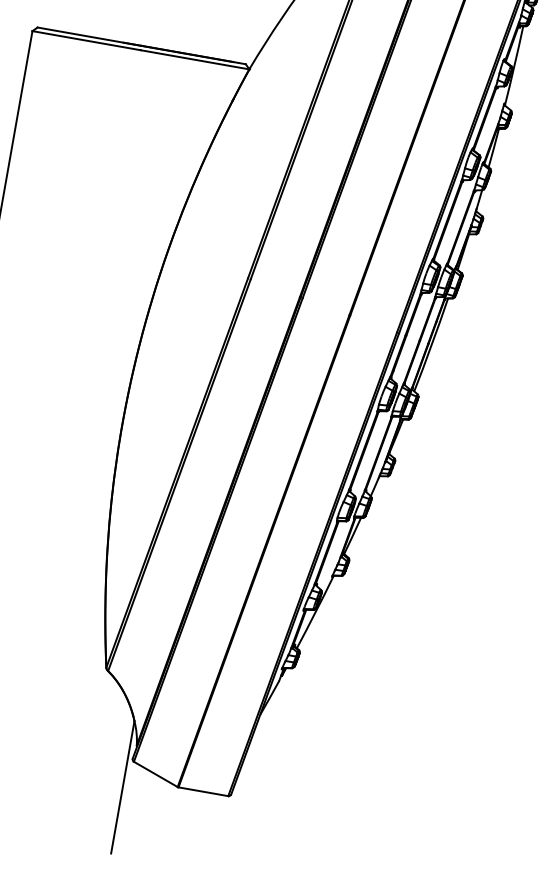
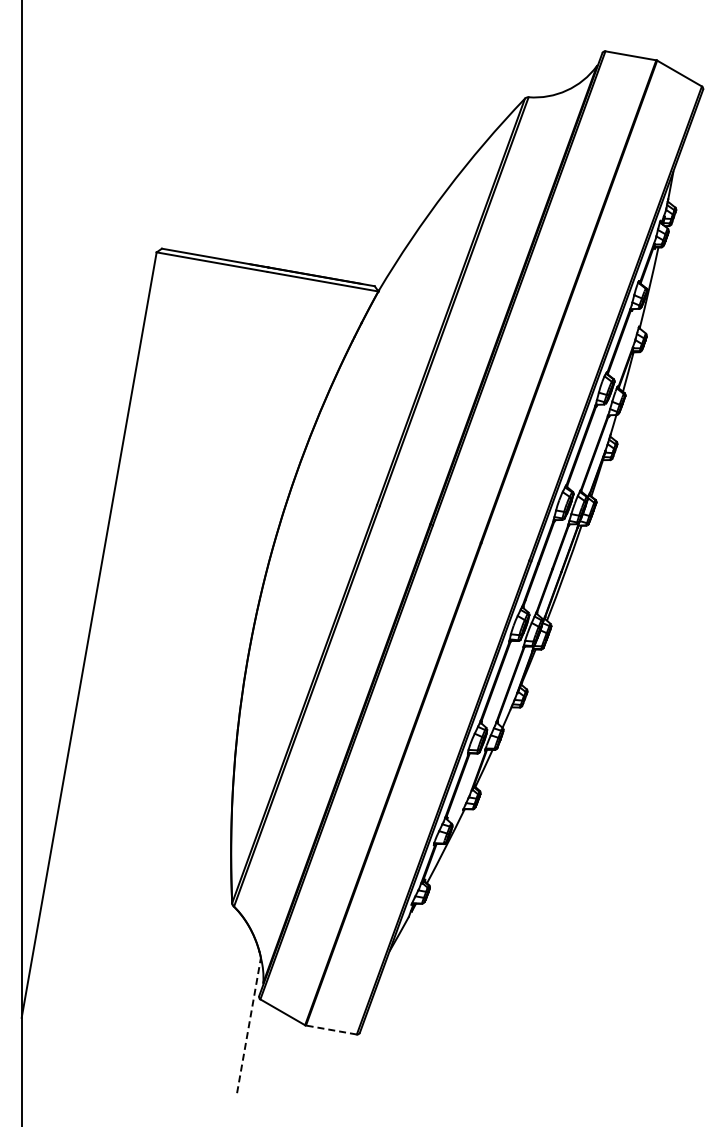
line: (123, 787) -> (249, 1025), solid -> dashed
line: (203, 792) -> (331, 1030), solid -> dashed

